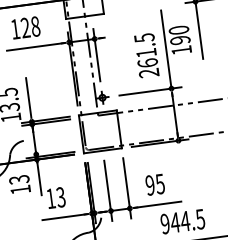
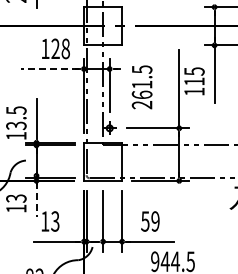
text: (25, 27) -> (55, 48), moved
text: (179, 35) -> (194, 76), 190 -> 115
line: (36, 47) -> (50, 69), solid -> dashed
text: (146, 55) -> (141, 87), moved
line: (39, 179) -> (36, 200), solid -> dashed
text: (155, 184) -> (150, 221), 95 -> 59

